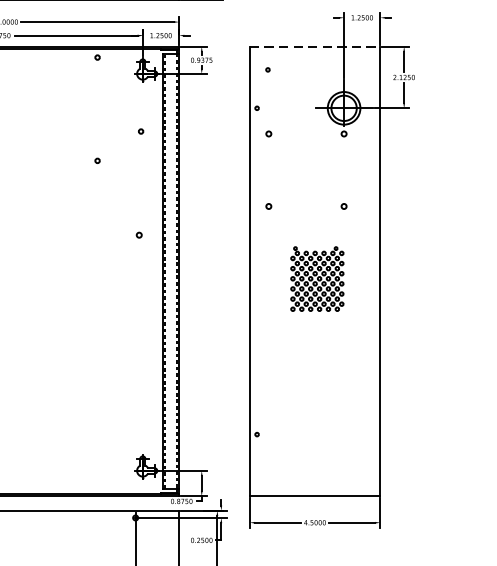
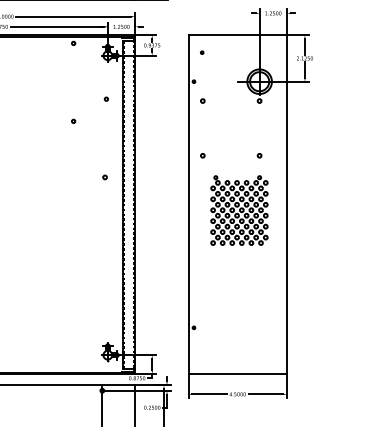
line: (316, 47) -> (238, 35), dashed -> solid
part: (317, 279) -> (239, 210), size x1.43

